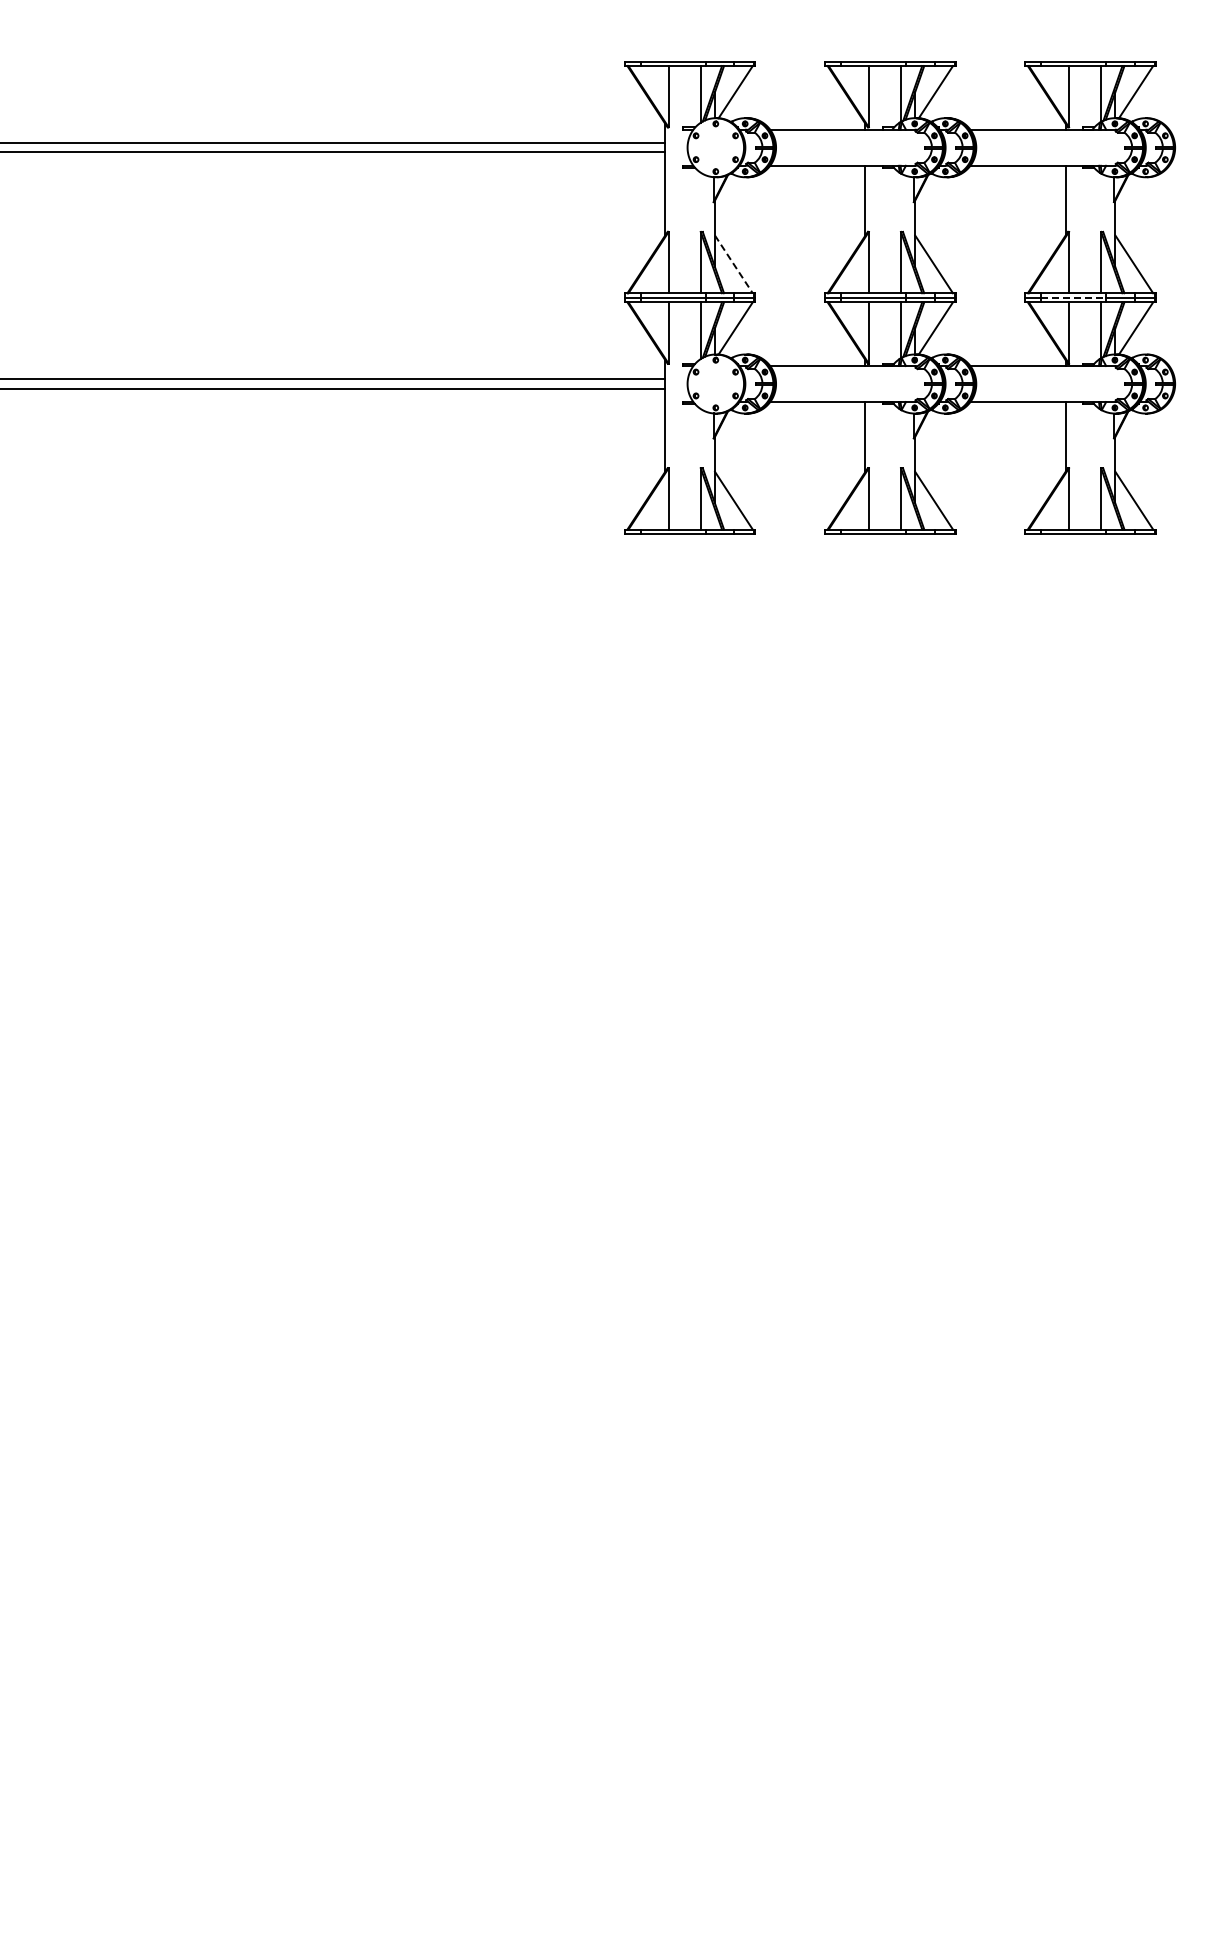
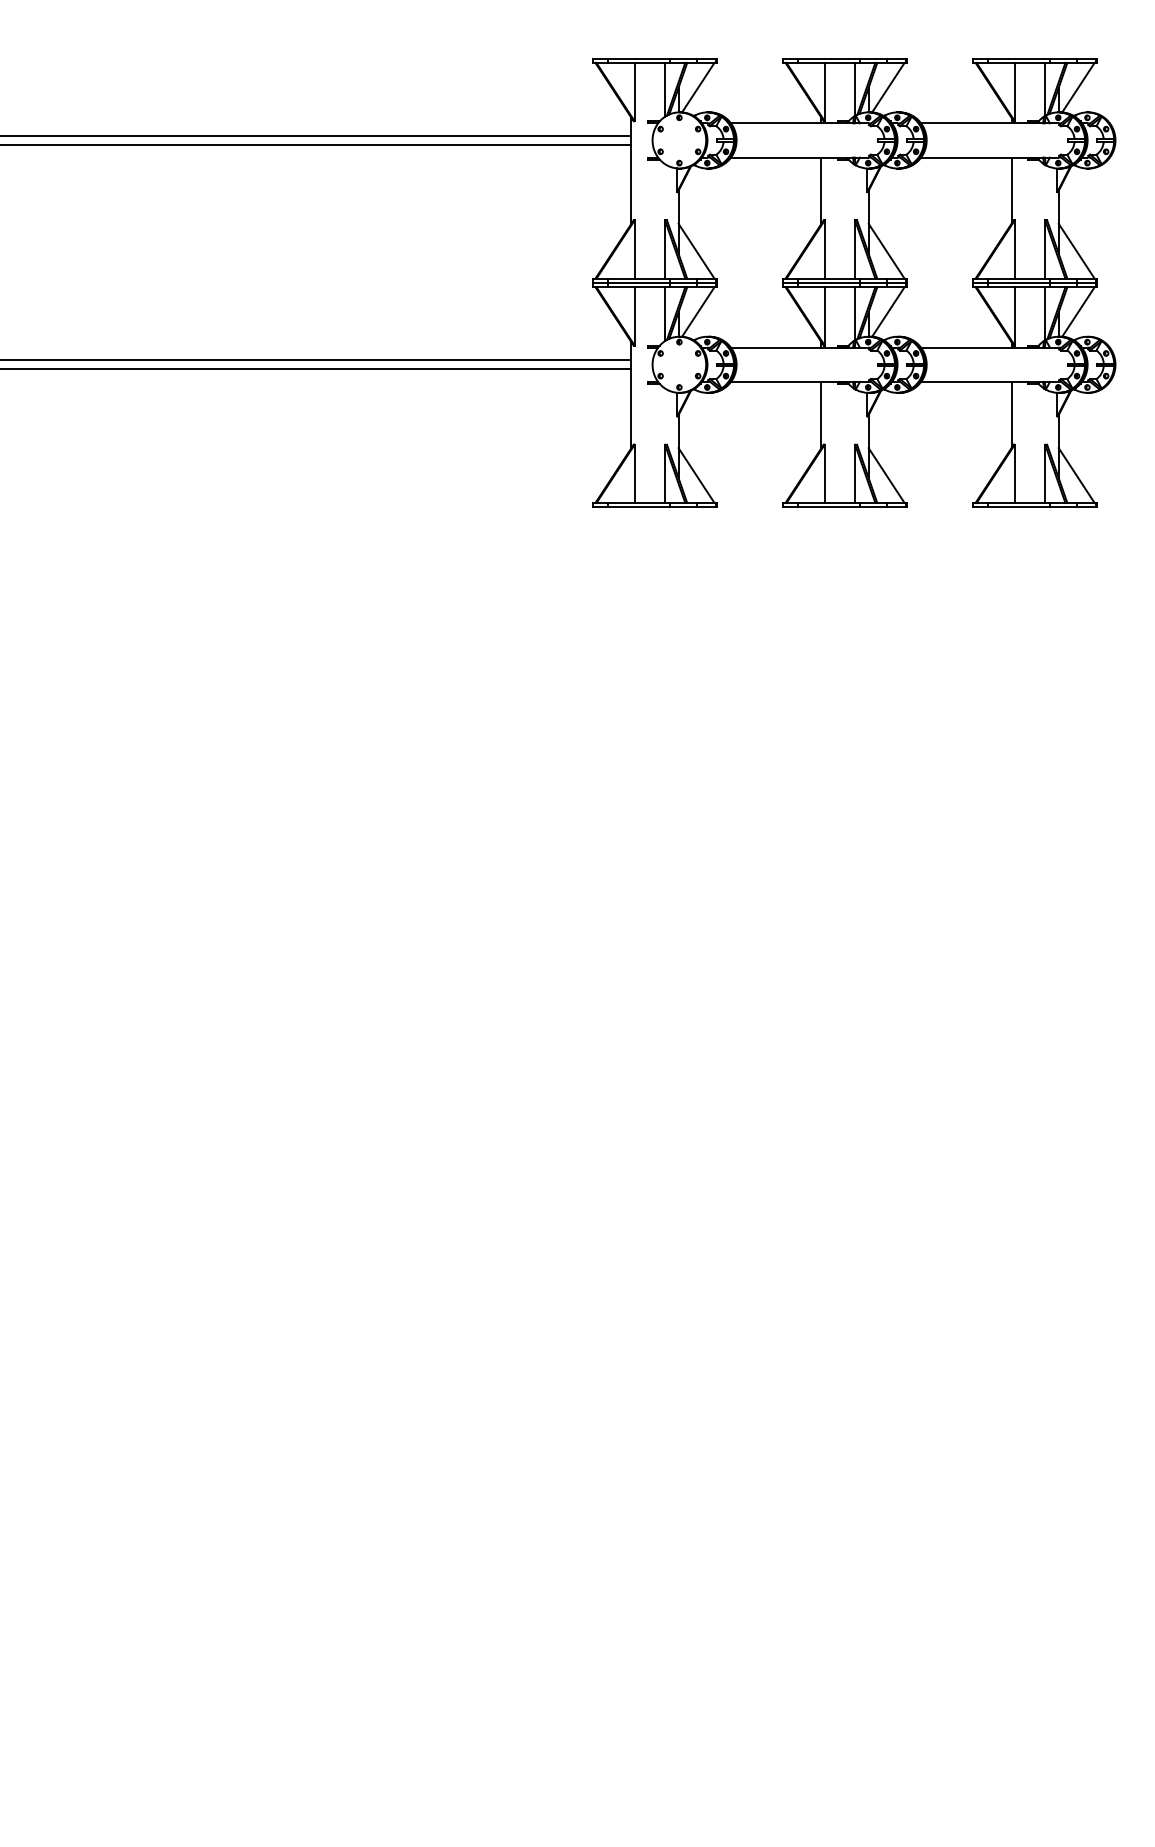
line: (734, 264) -> (697, 251), dashed -> solid
line: (1073, 297) -> (1018, 282), dashed -> solid

